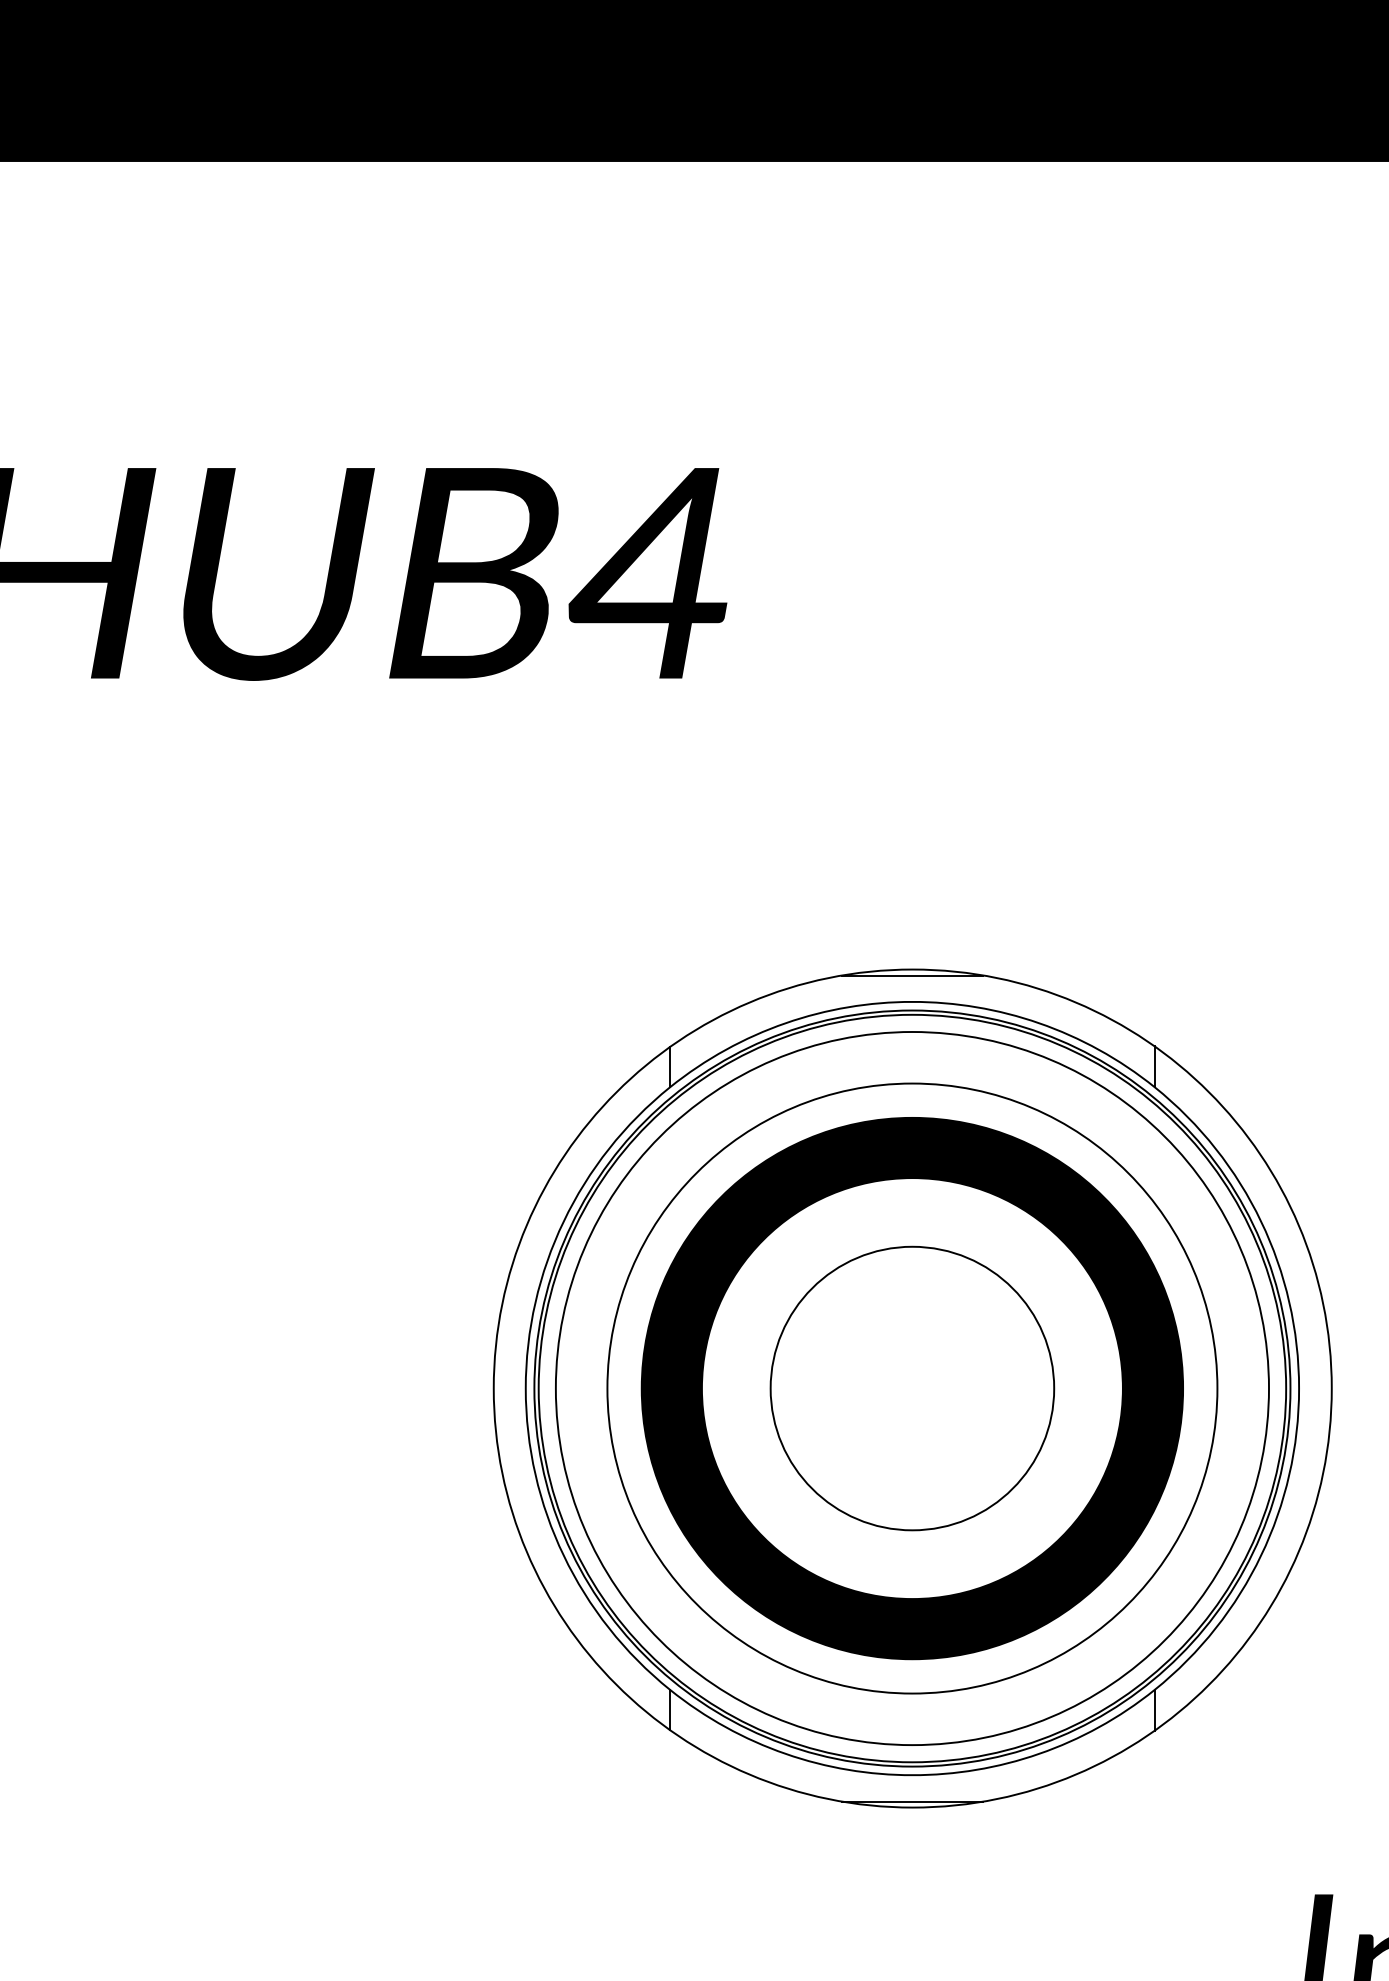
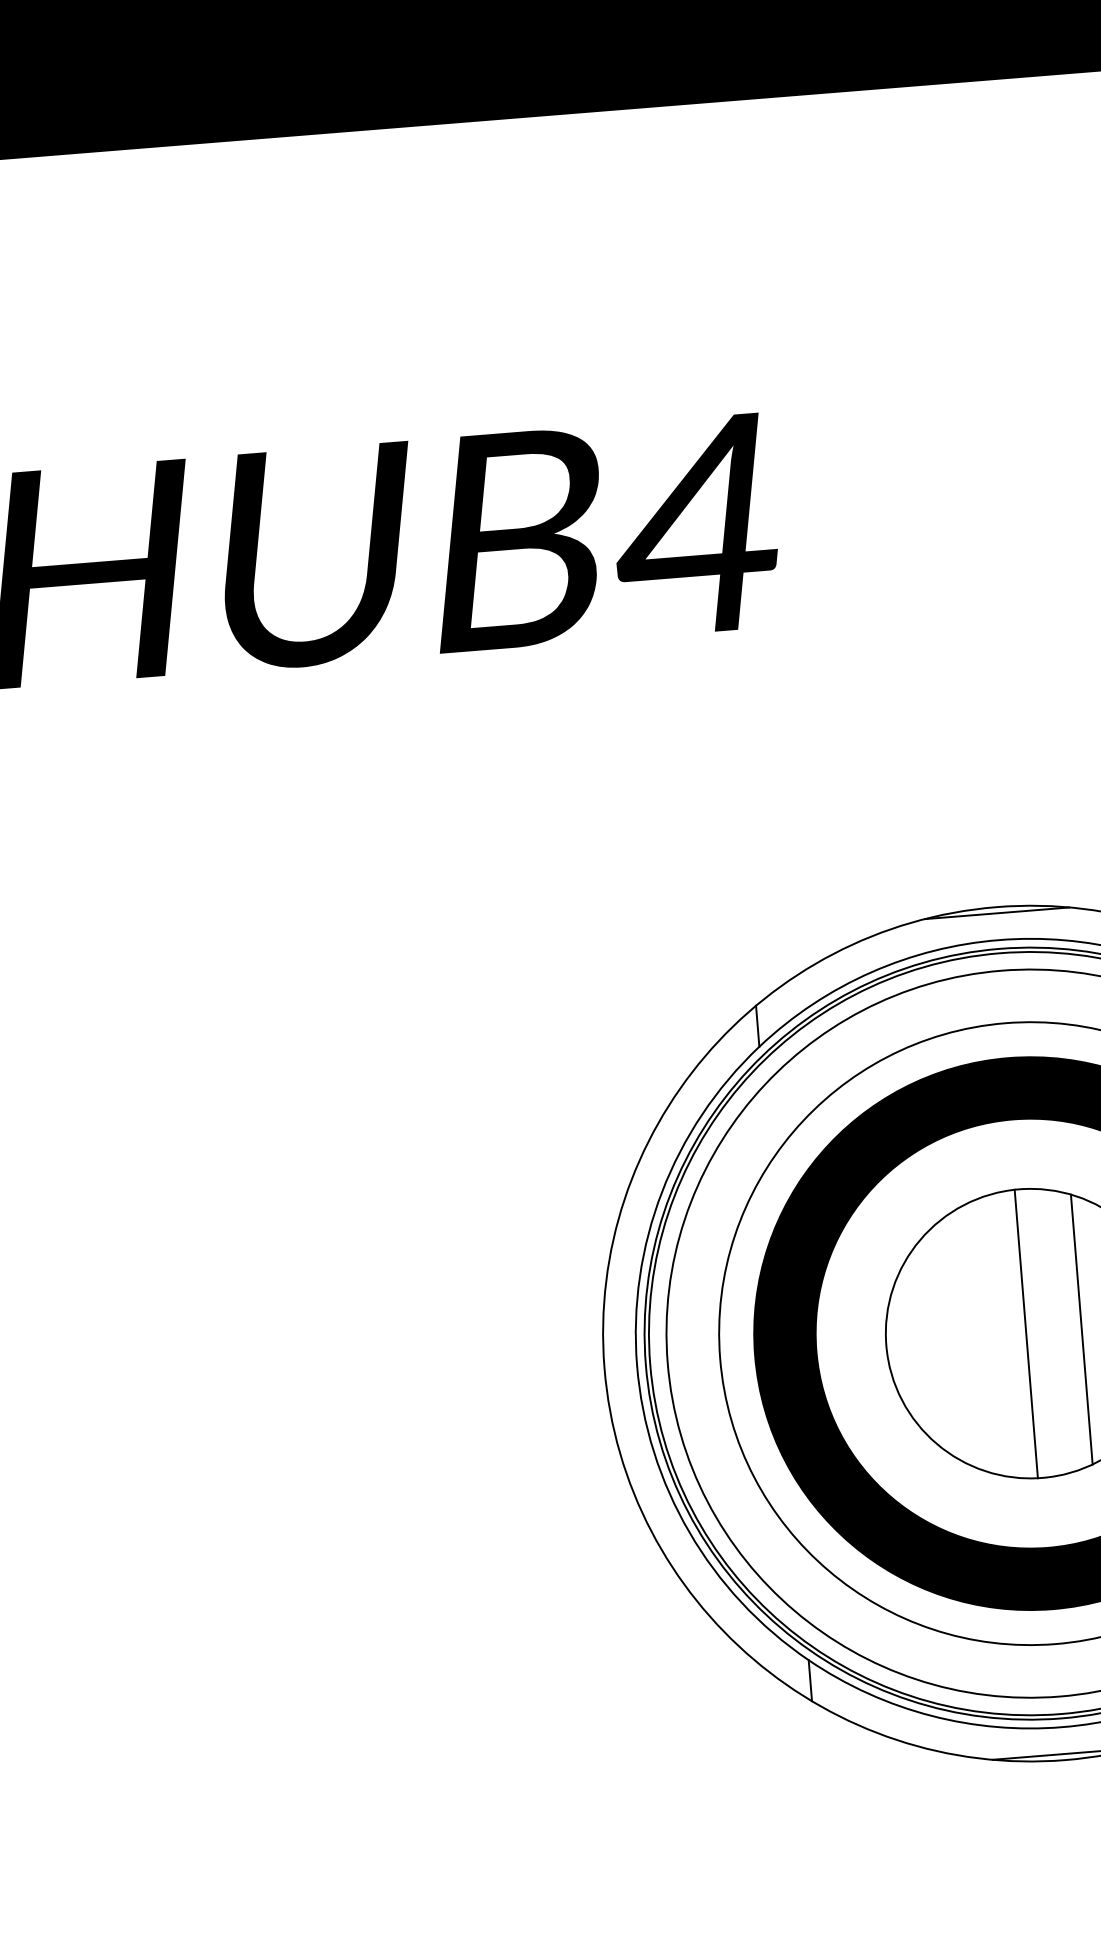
line: (908, 1388) -> (1026, 1333), added
line: (962, 1388) -> (1081, 1329), added

